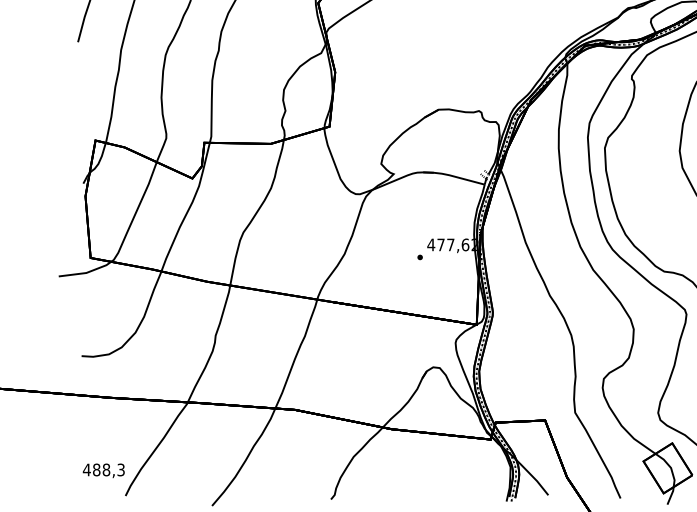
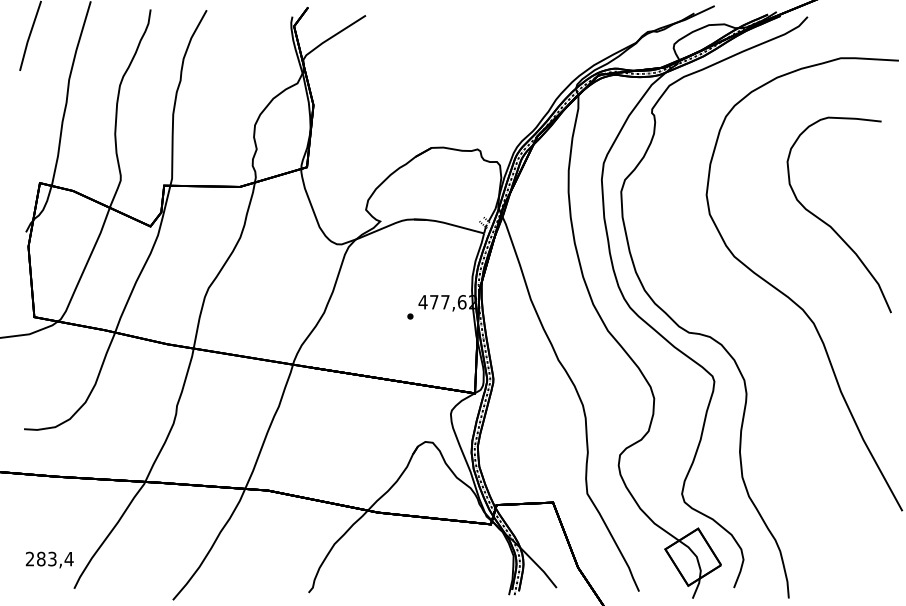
text: (103, 469) -> (49, 558), 488,3 -> 283,4

